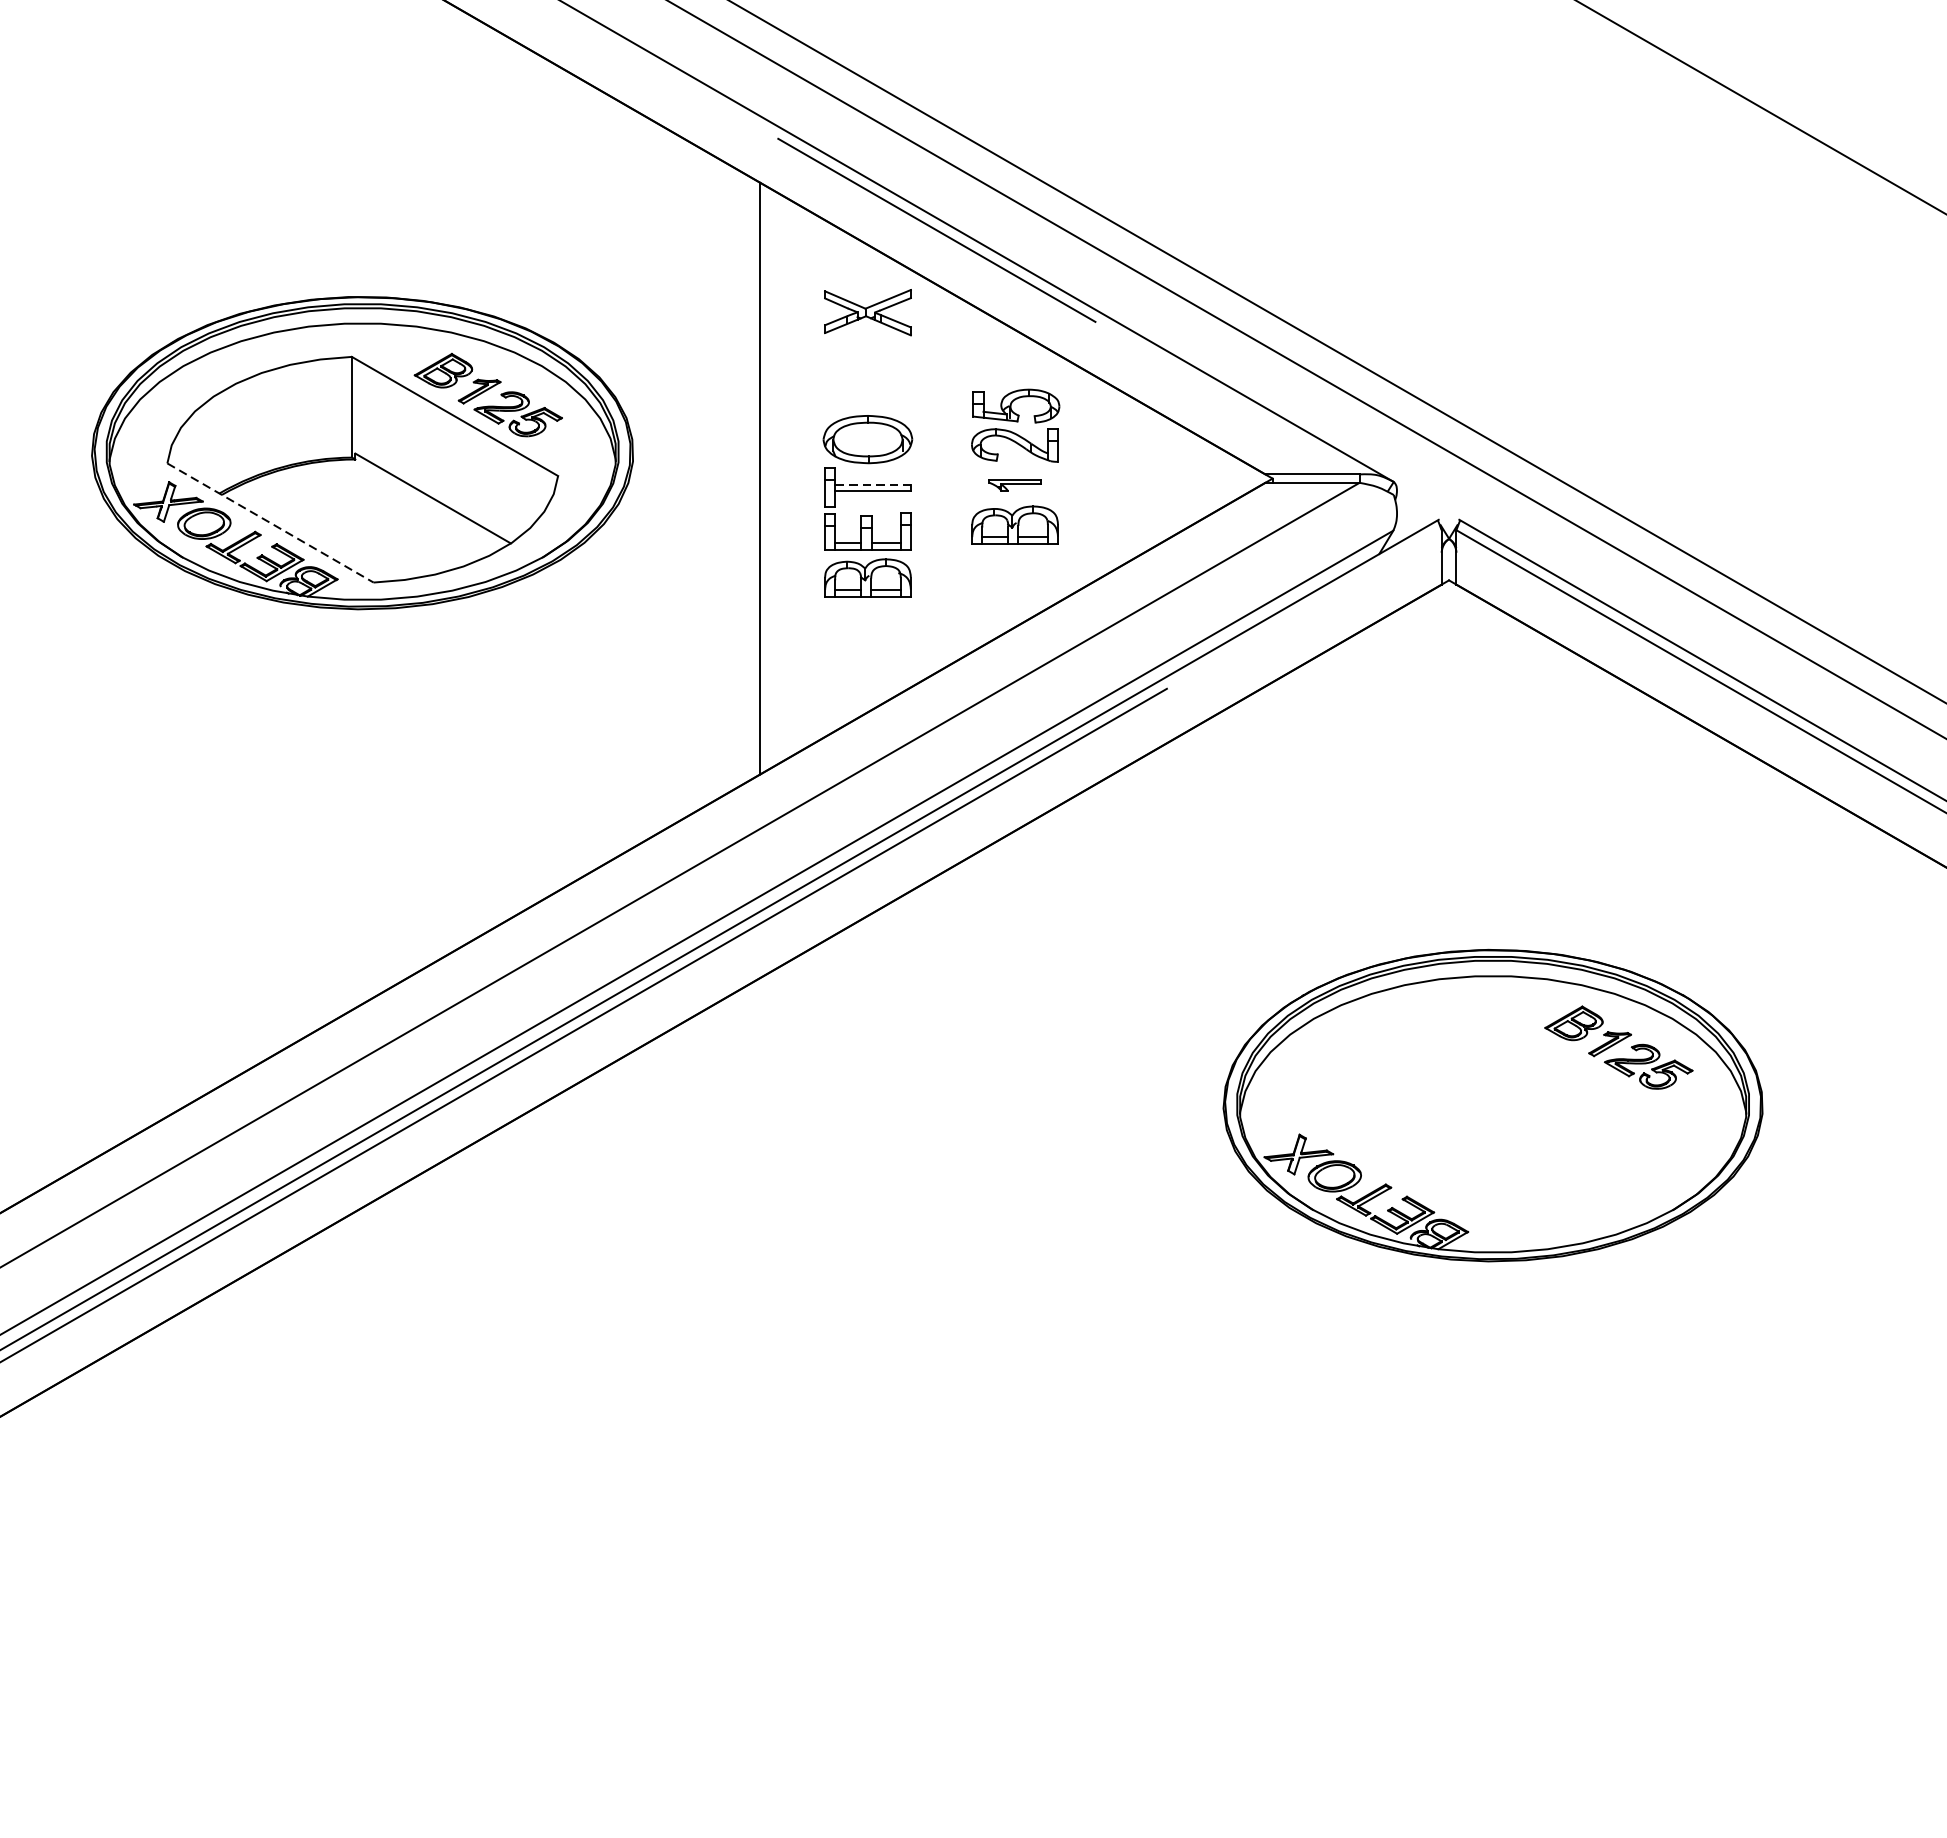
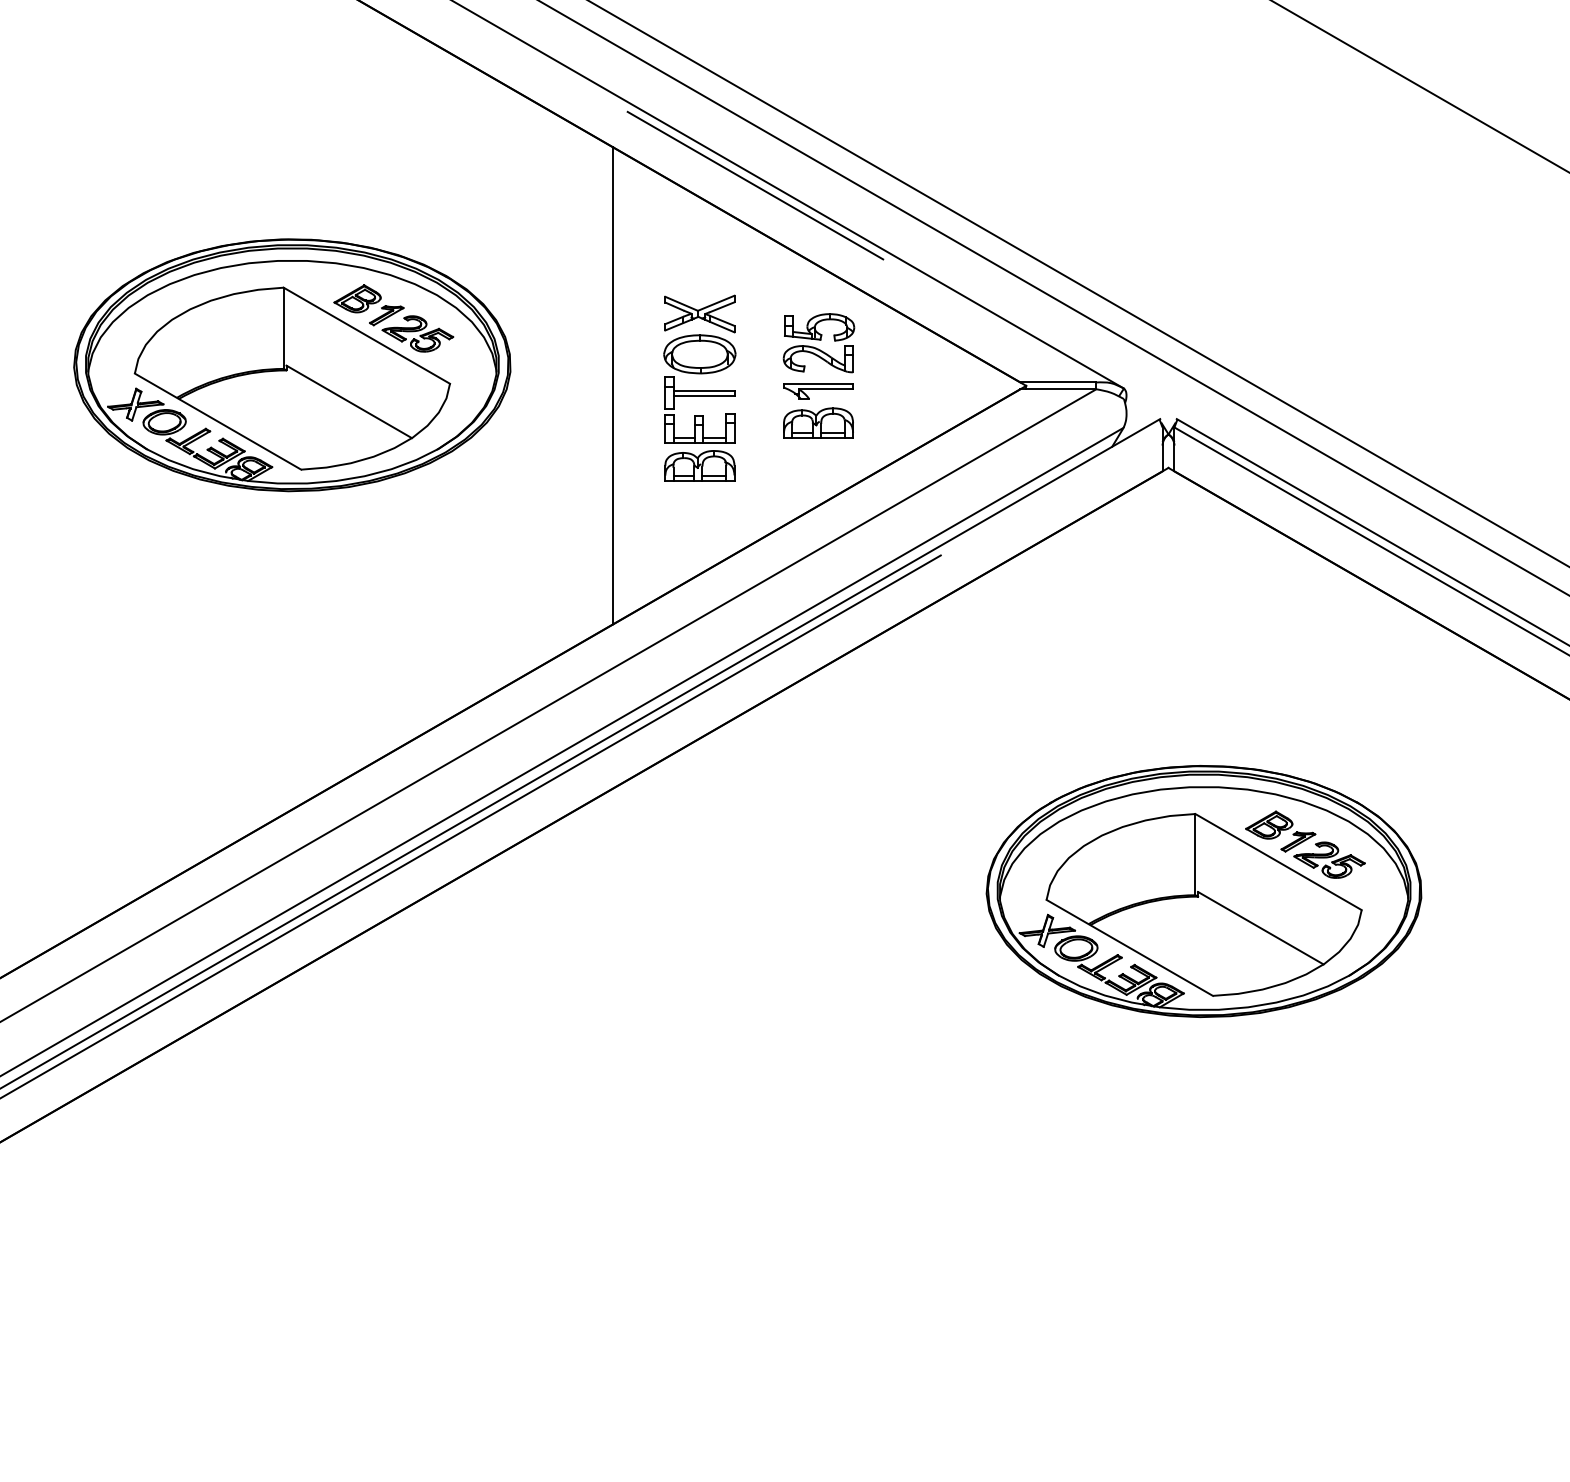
part: (867, 312) -> (699, 313), moved
line: (873, 484) -> (704, 390), dashed -> solid
part: (1015, 485) -> (818, 391), size x1.67
line: (271, 522) -> (218, 421), dashed -> solid
part: (1492, 1121) -> (1203, 904), added

